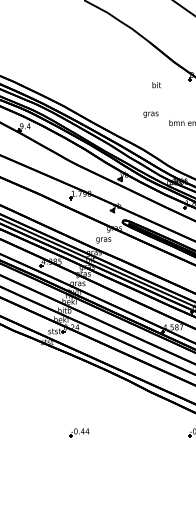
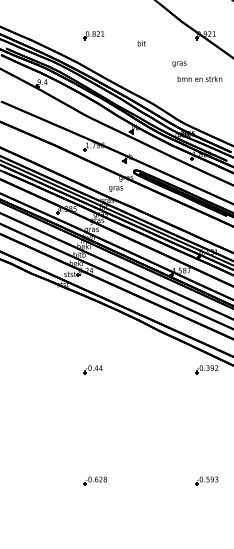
part: (79, 76) -> (93, 35), added
text: (156, 85) -> (141, 43), moved
text: (151, 114) -> (179, 64), moved

